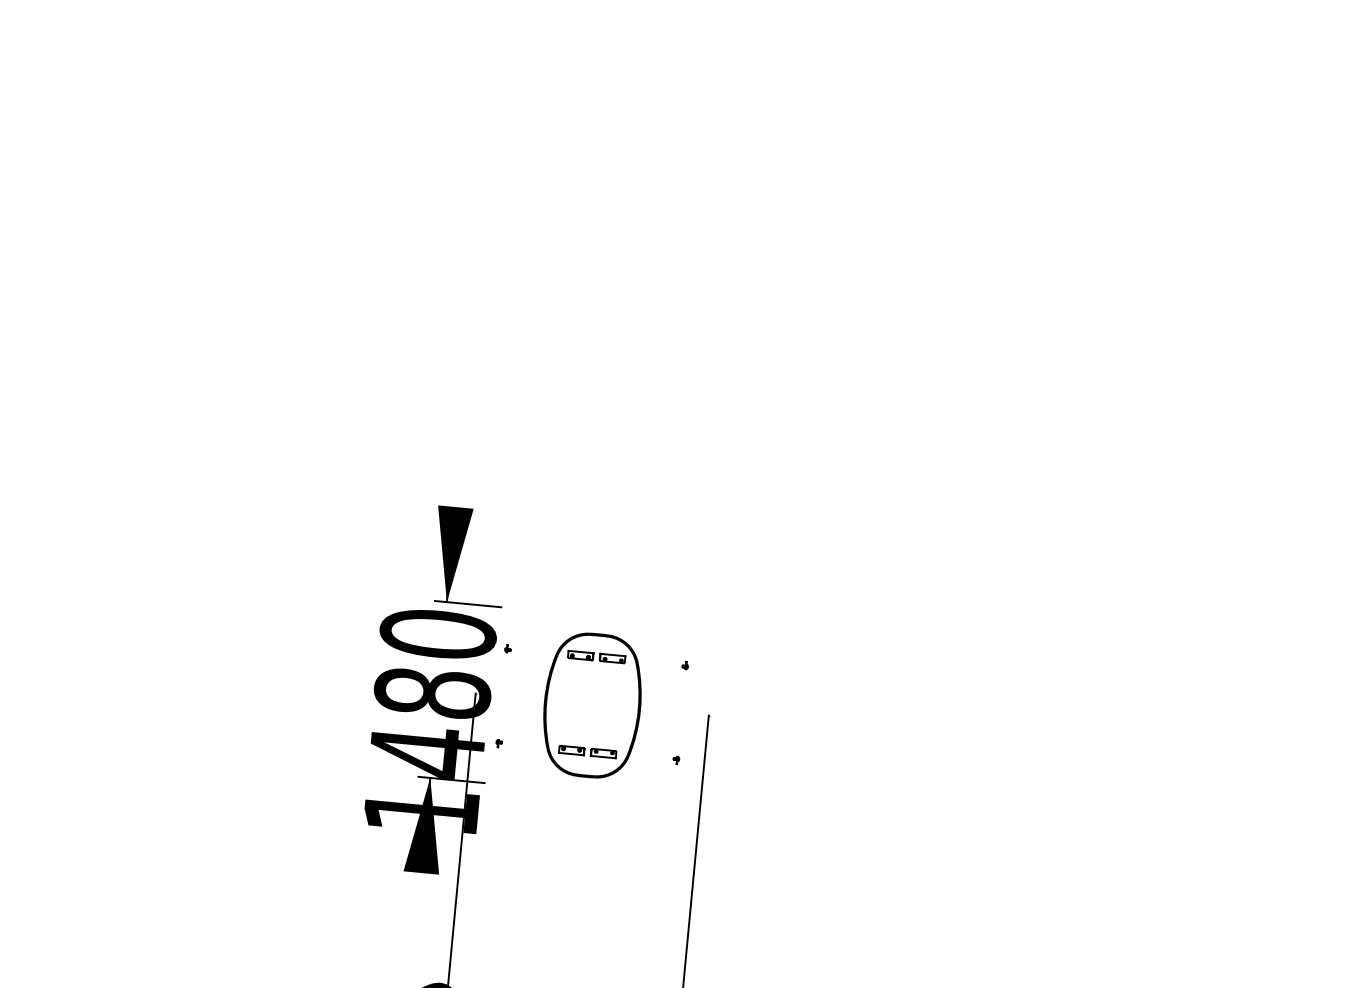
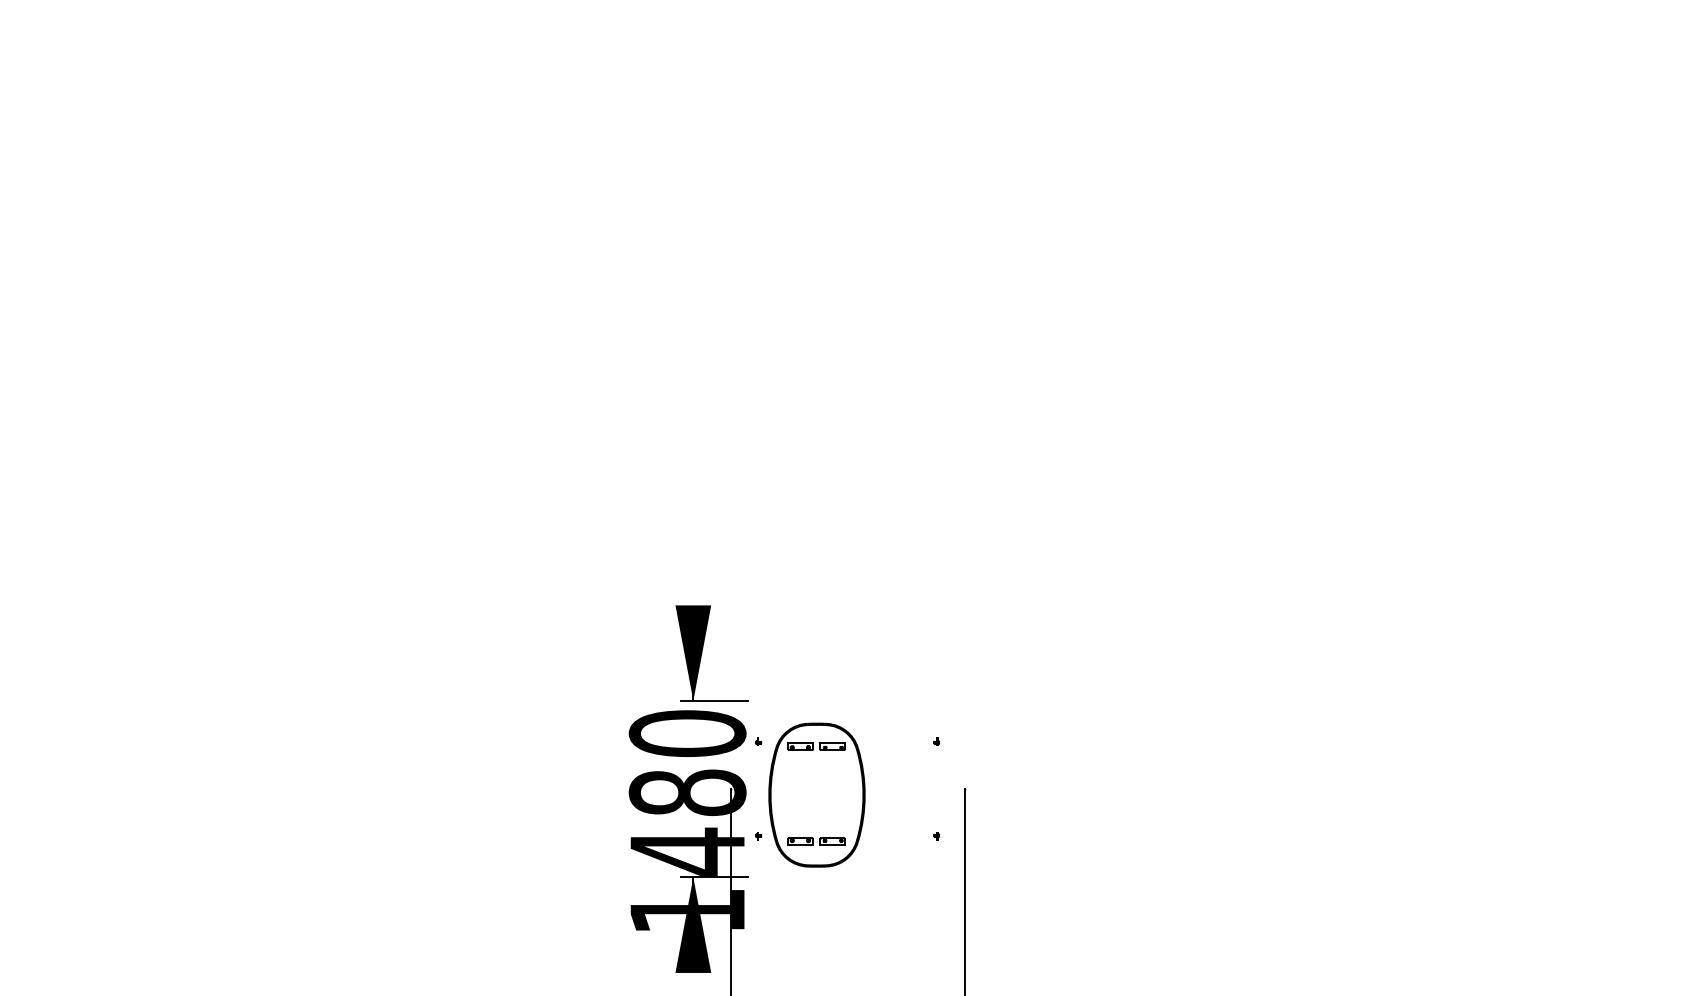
part: (592, 704) -> (816, 794), moved

